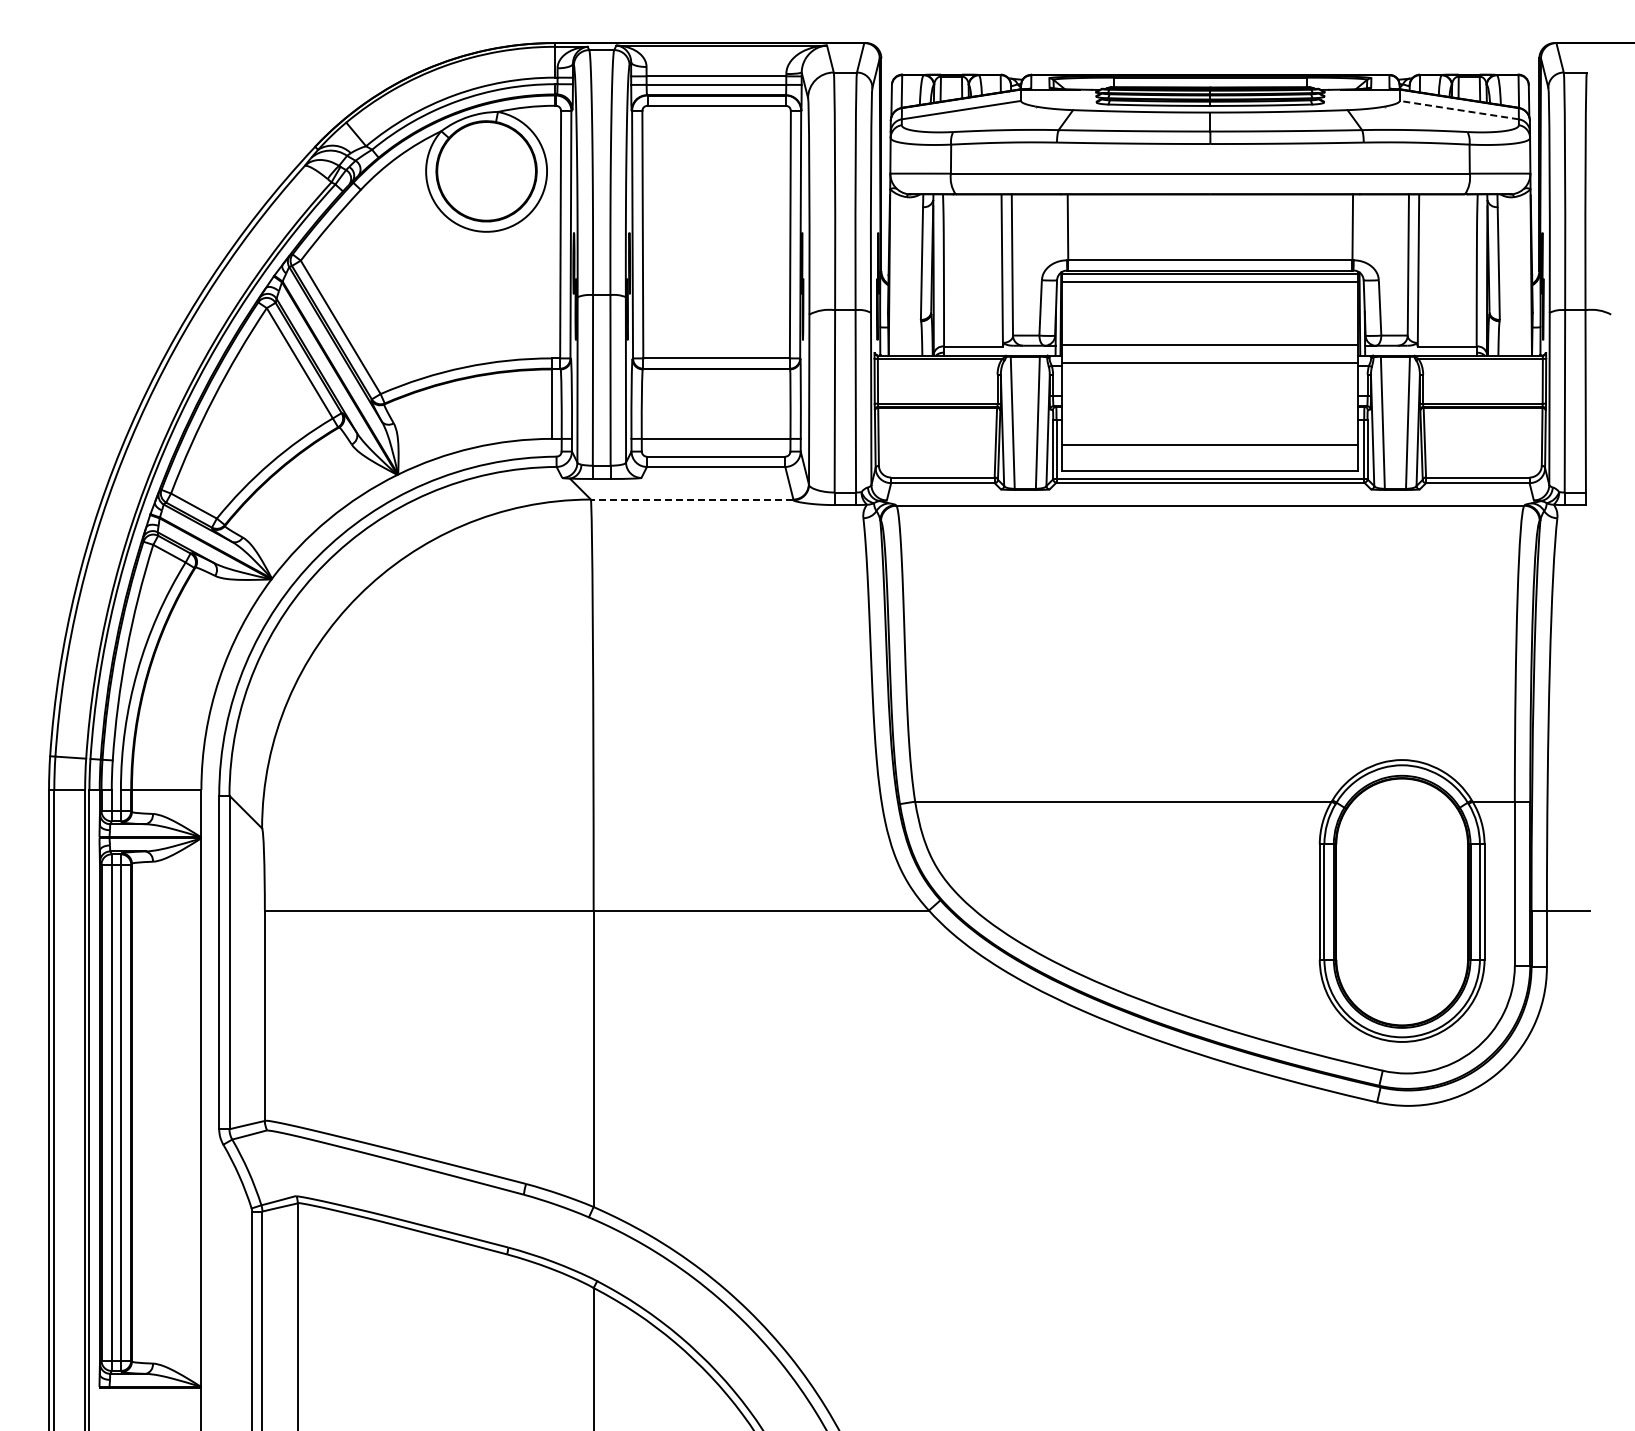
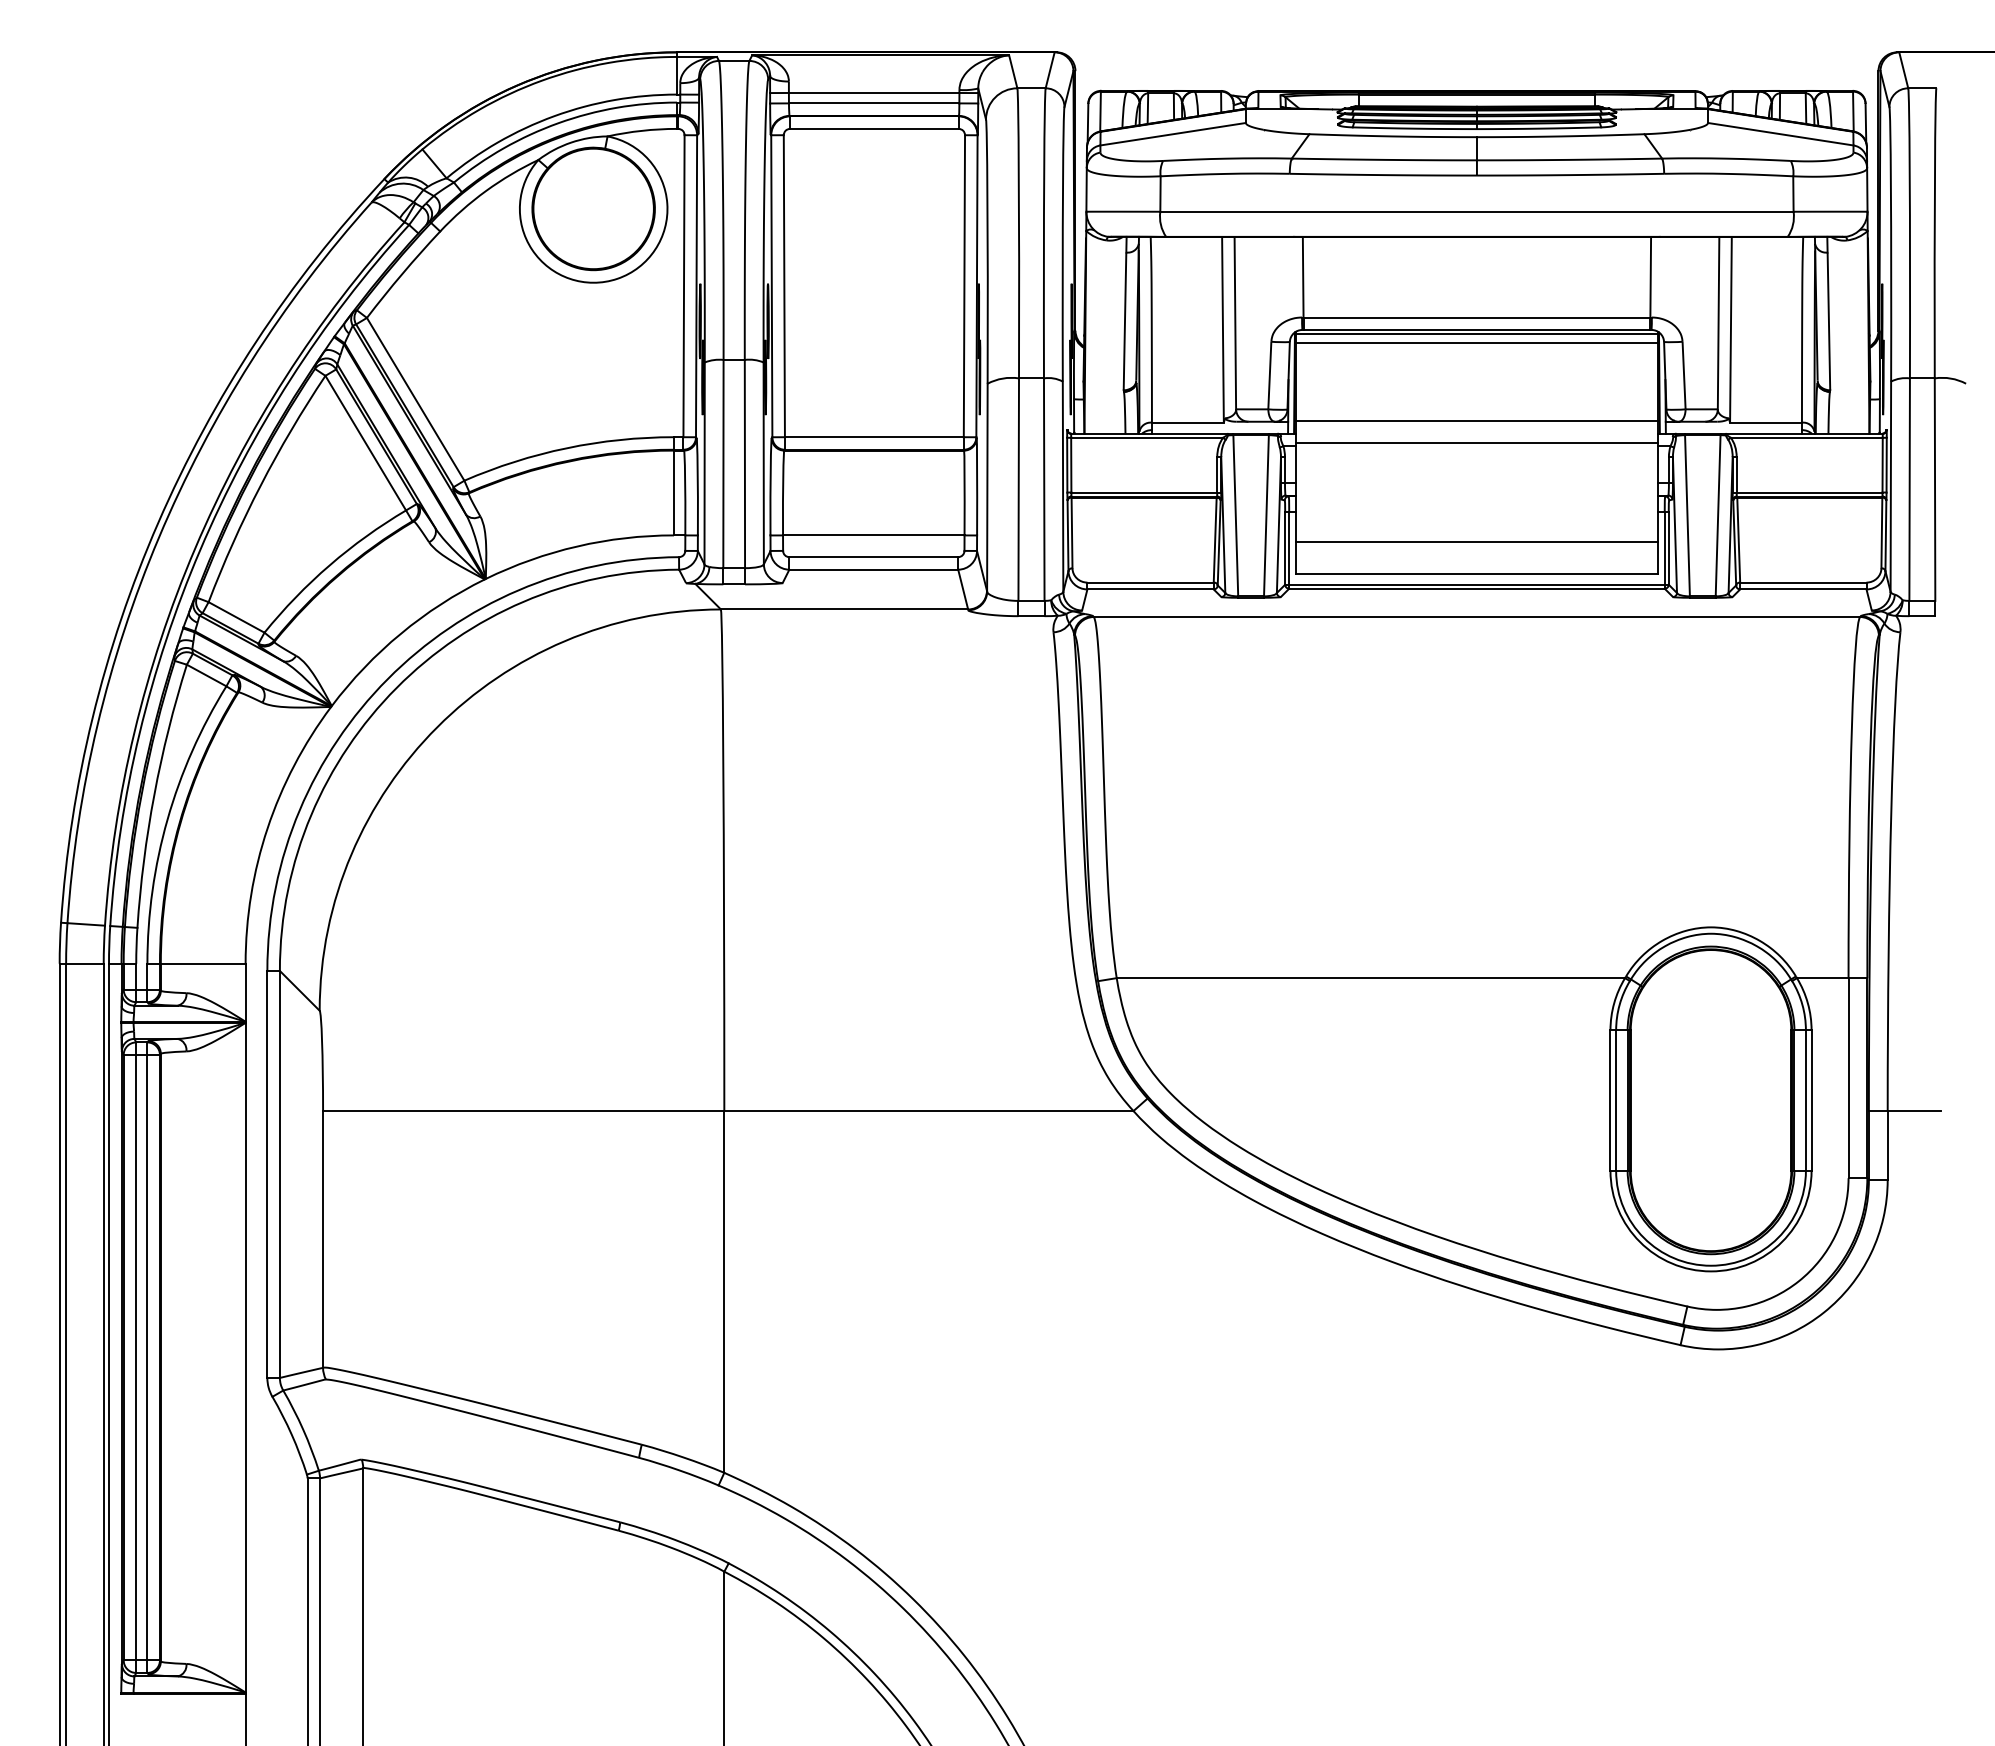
line: (1458, 110) -> (1779, 134), dashed -> solid
line: (691, 499) -> (843, 609), dashed -> solid

